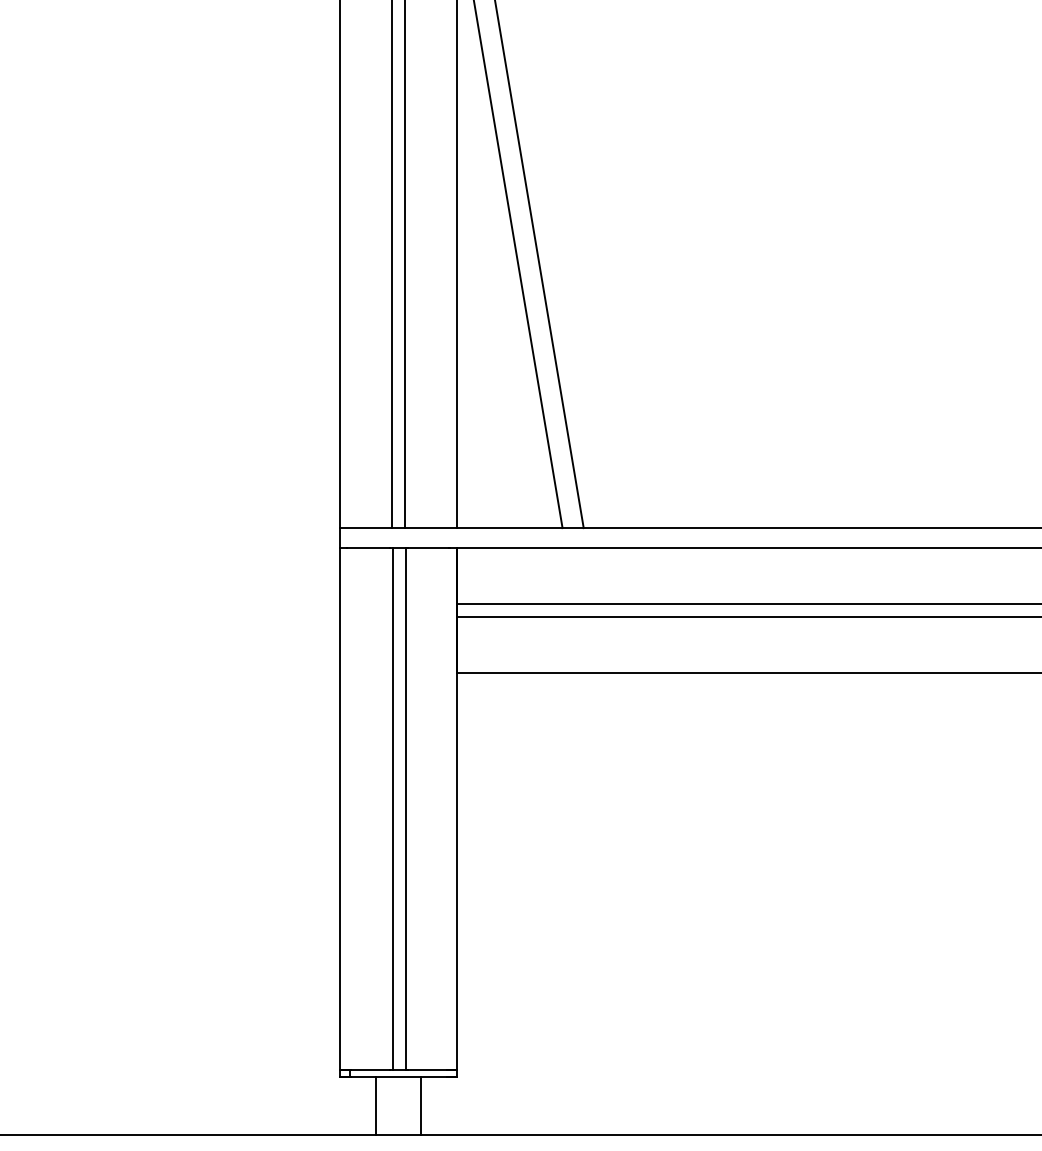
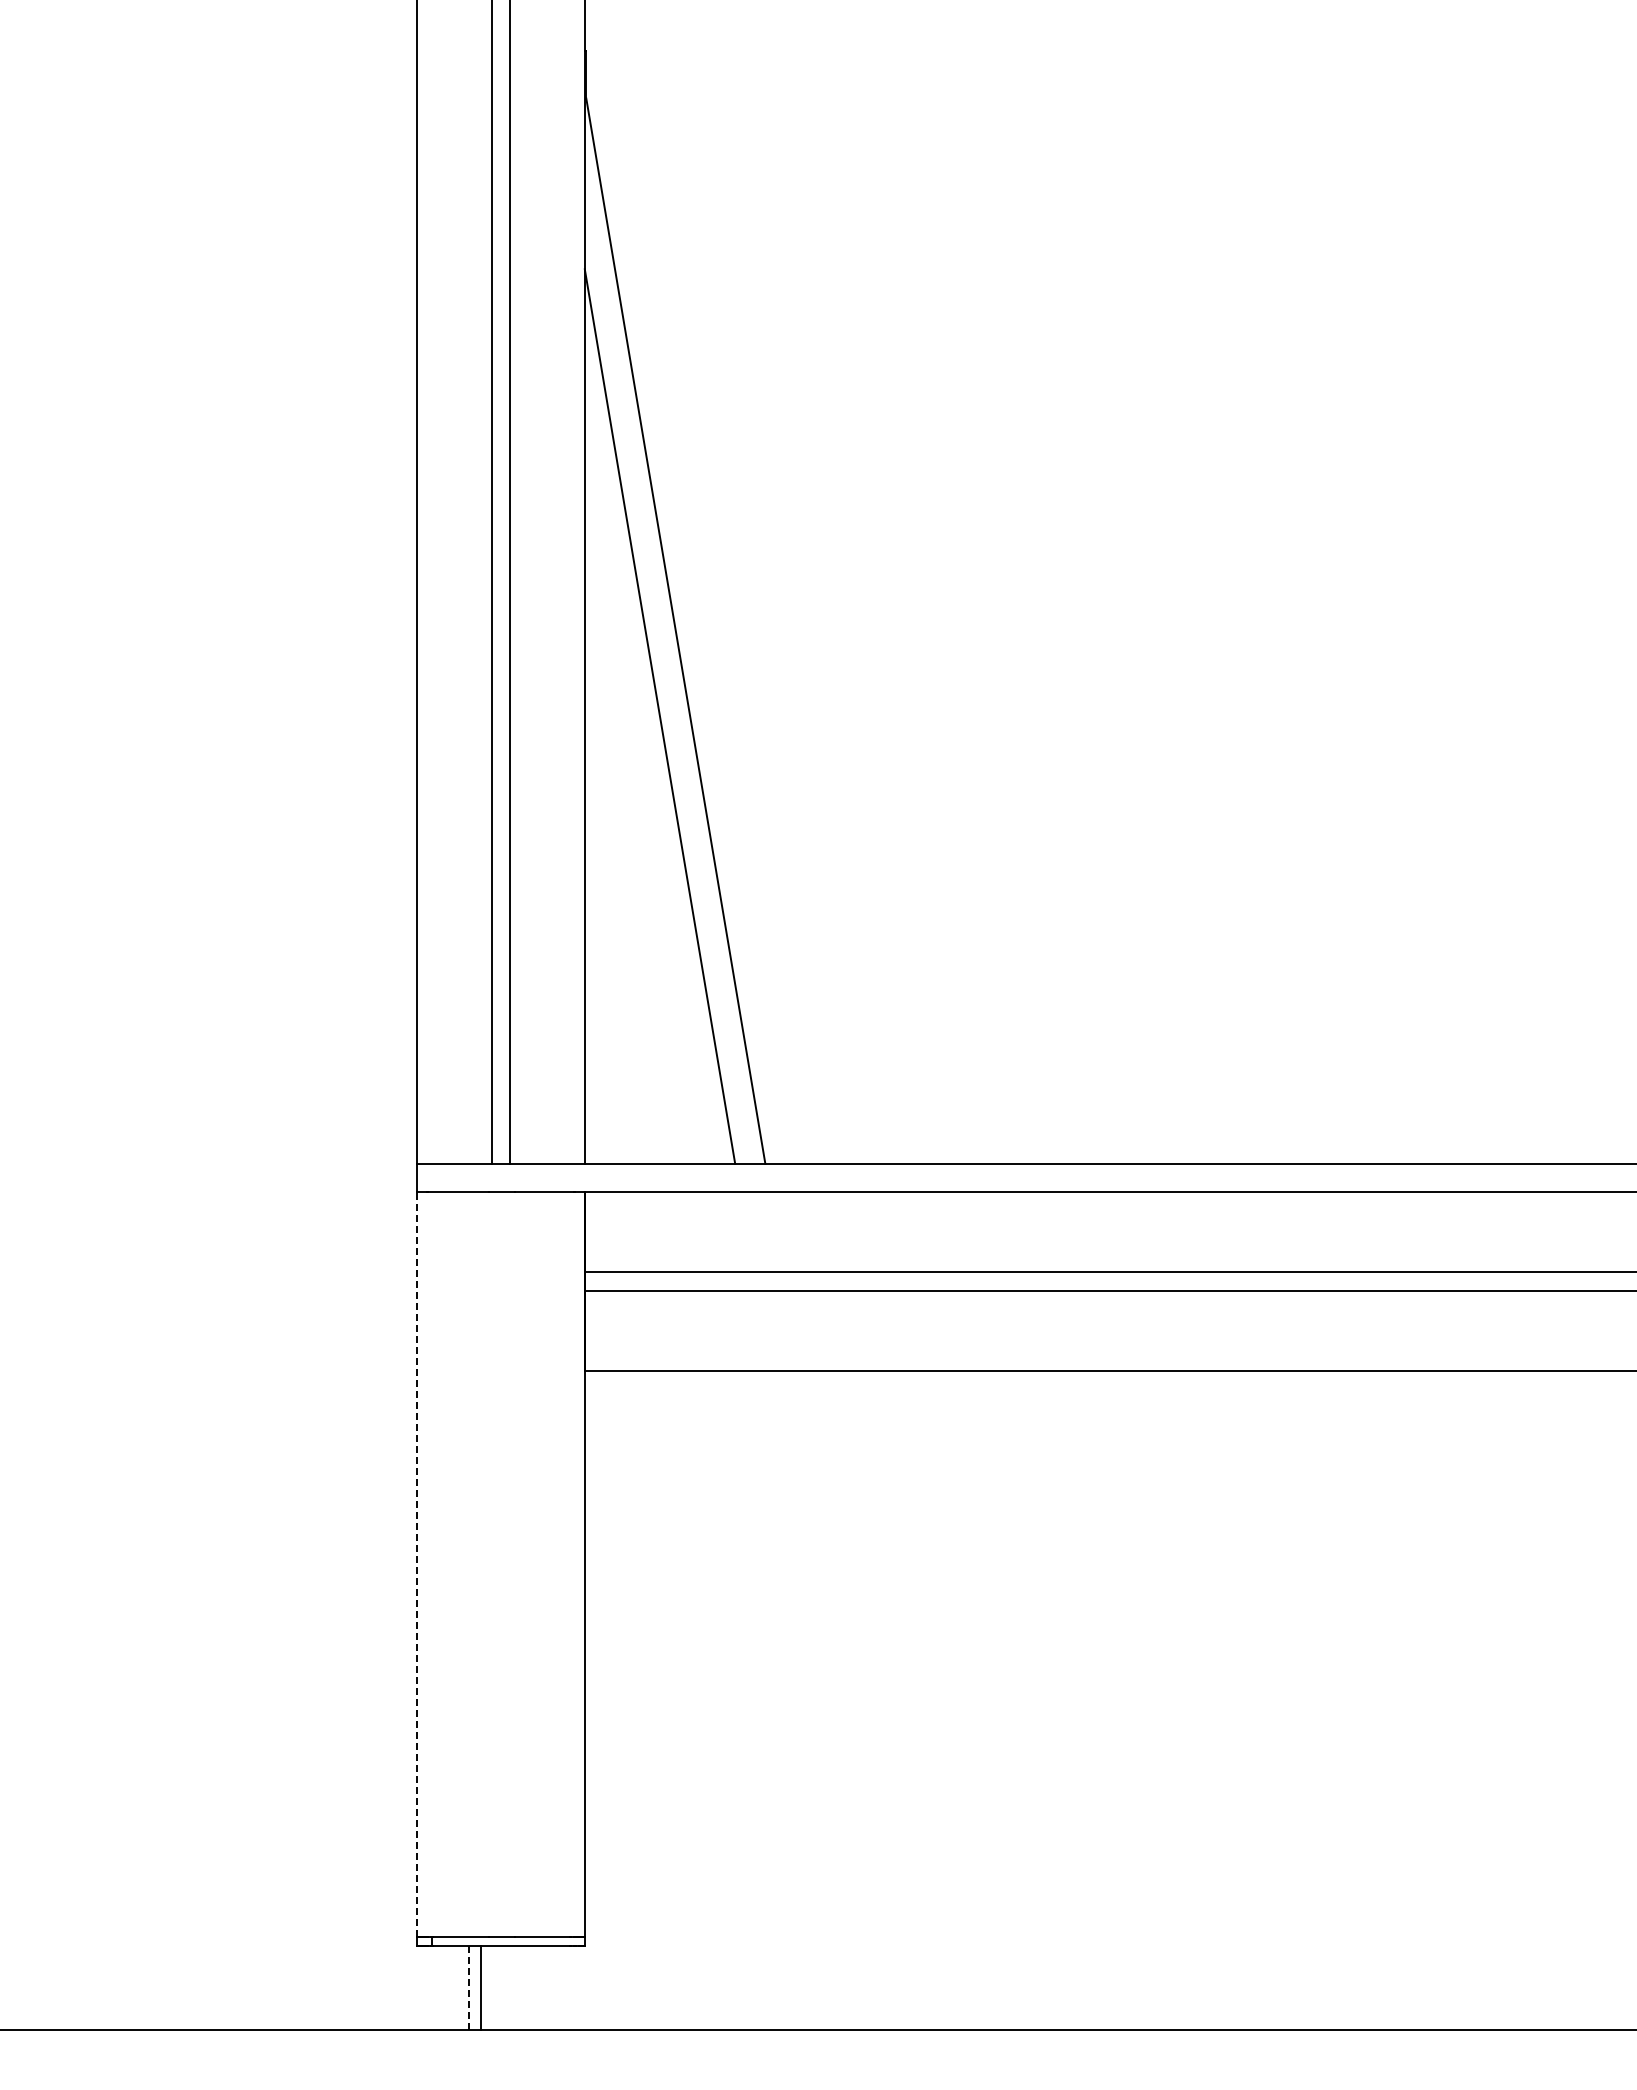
line: (339, 808) -> (417, 1564), solid -> dashed
line: (392, 808) -> (492, 1563), removed
line: (405, 808) -> (511, 1563), removed
line: (376, 1106) -> (469, 1988), solid -> dashed
line: (420, 1106) -> (480, 1988), moved

